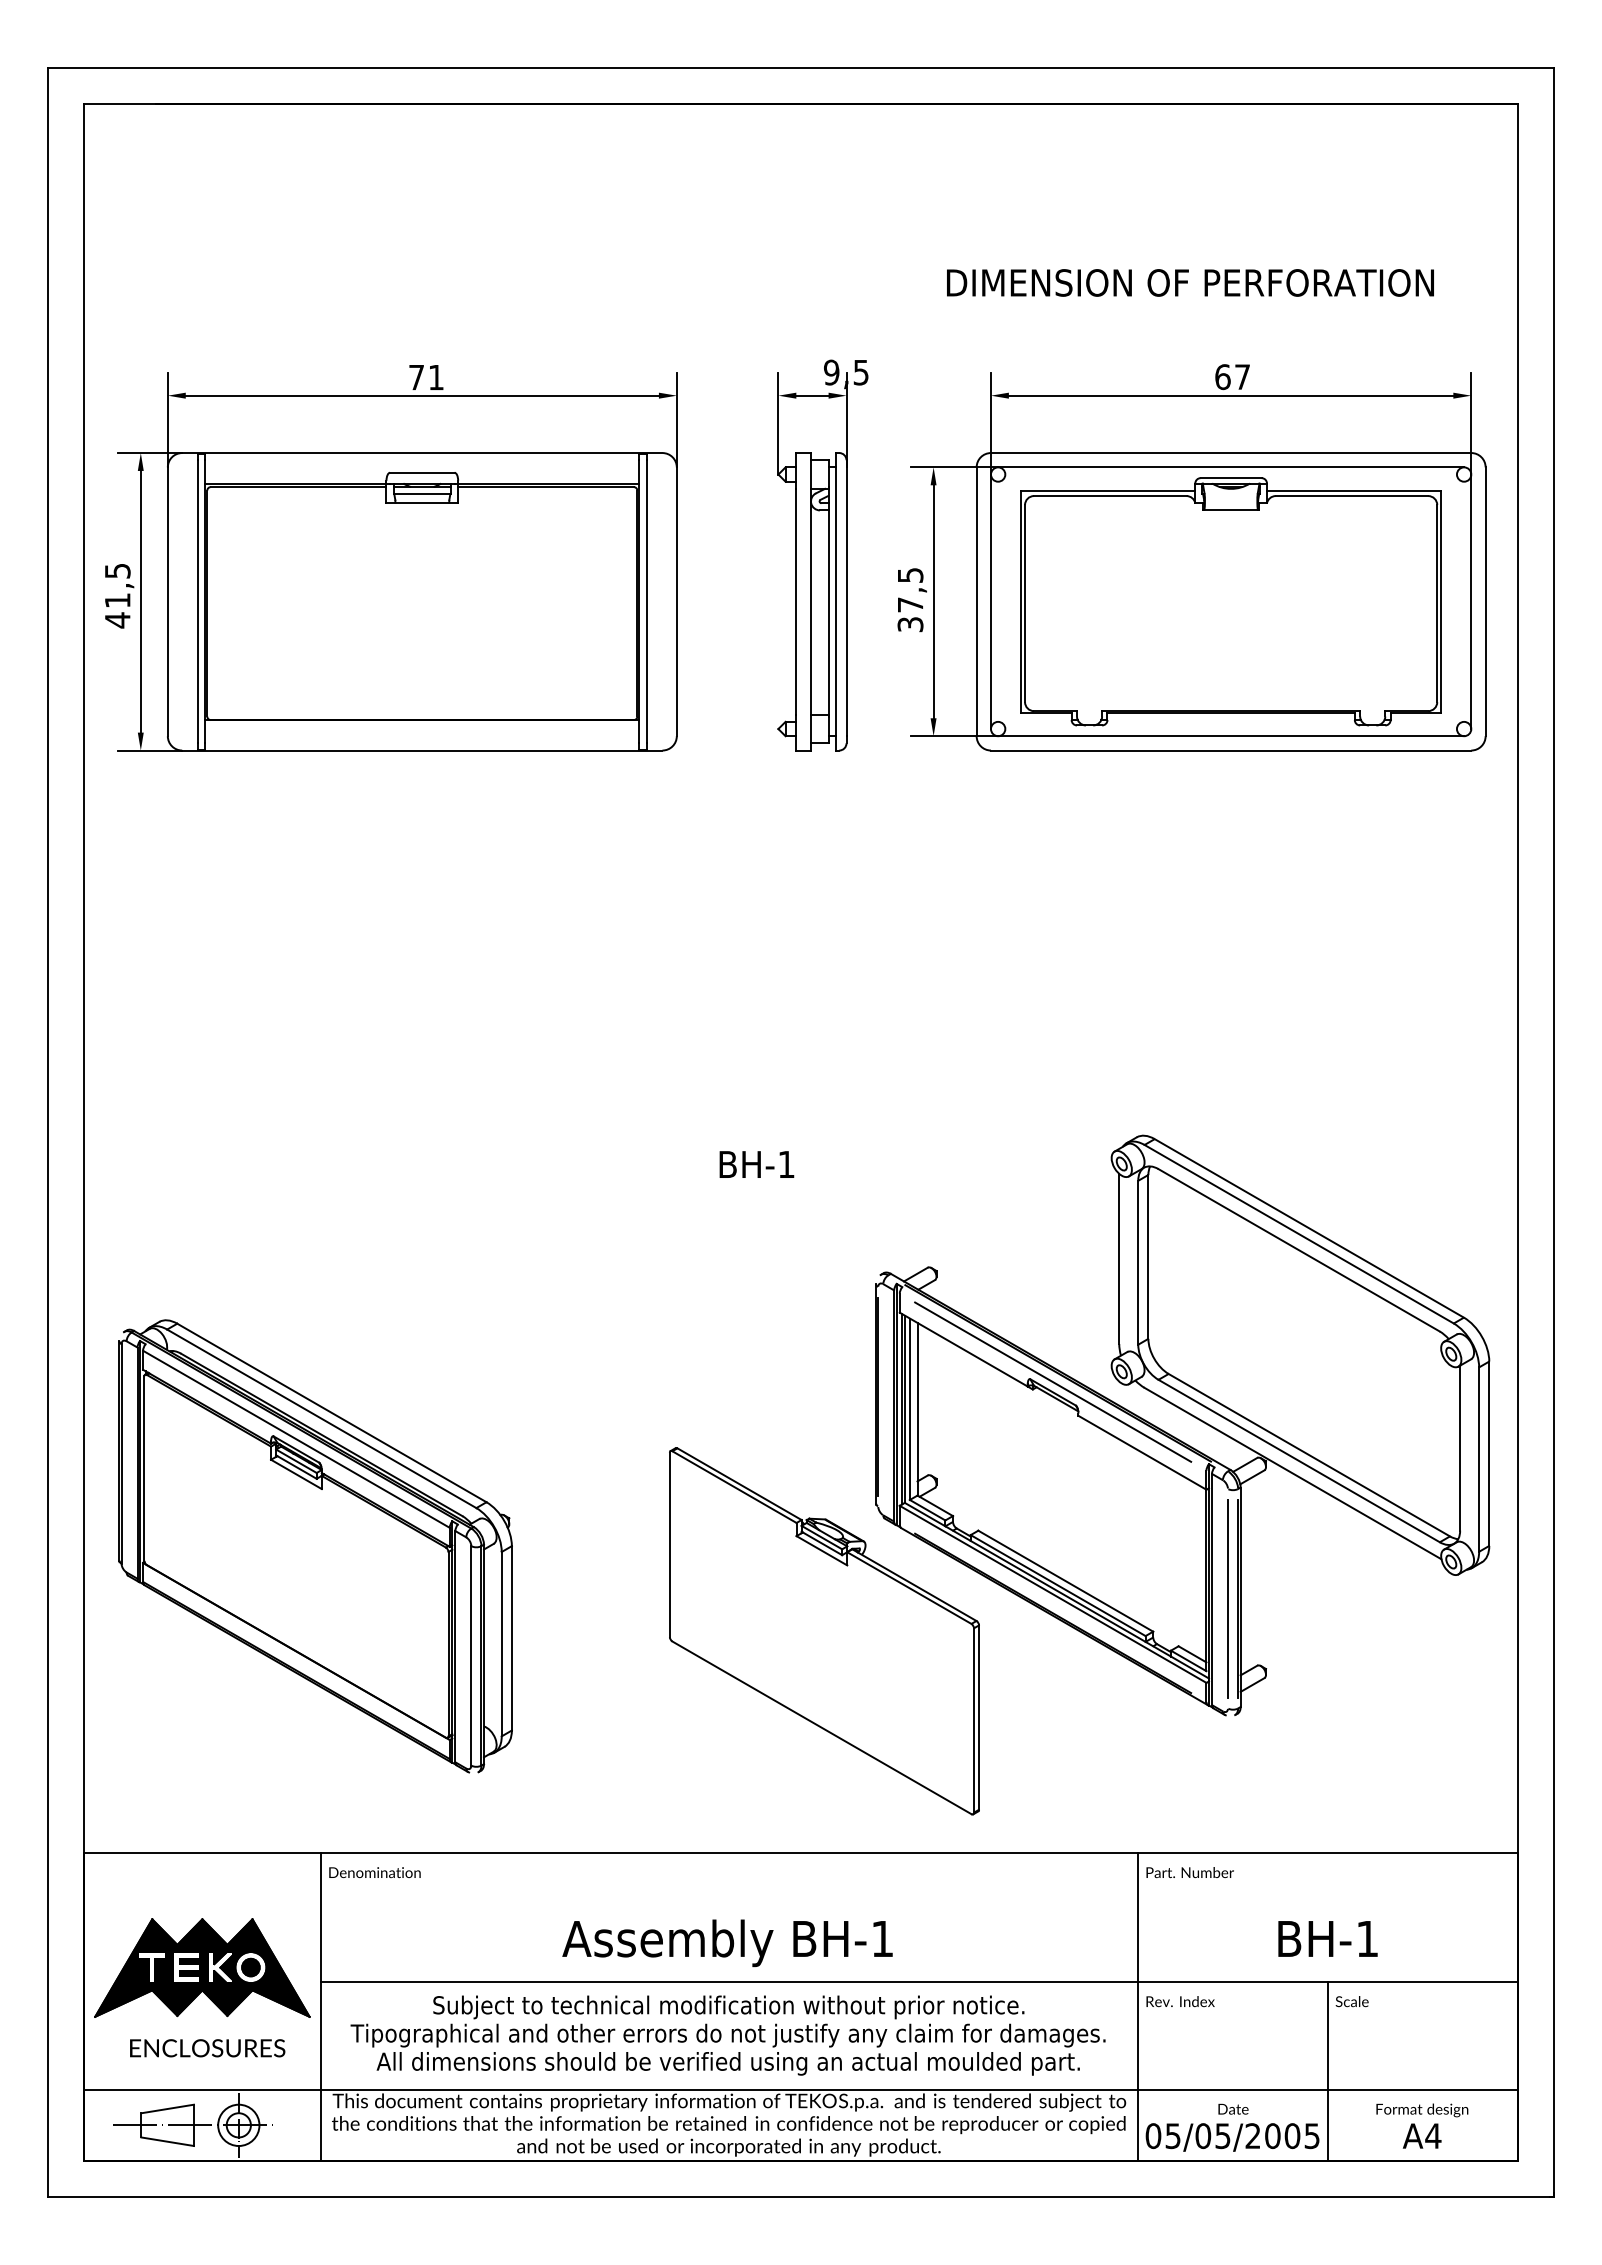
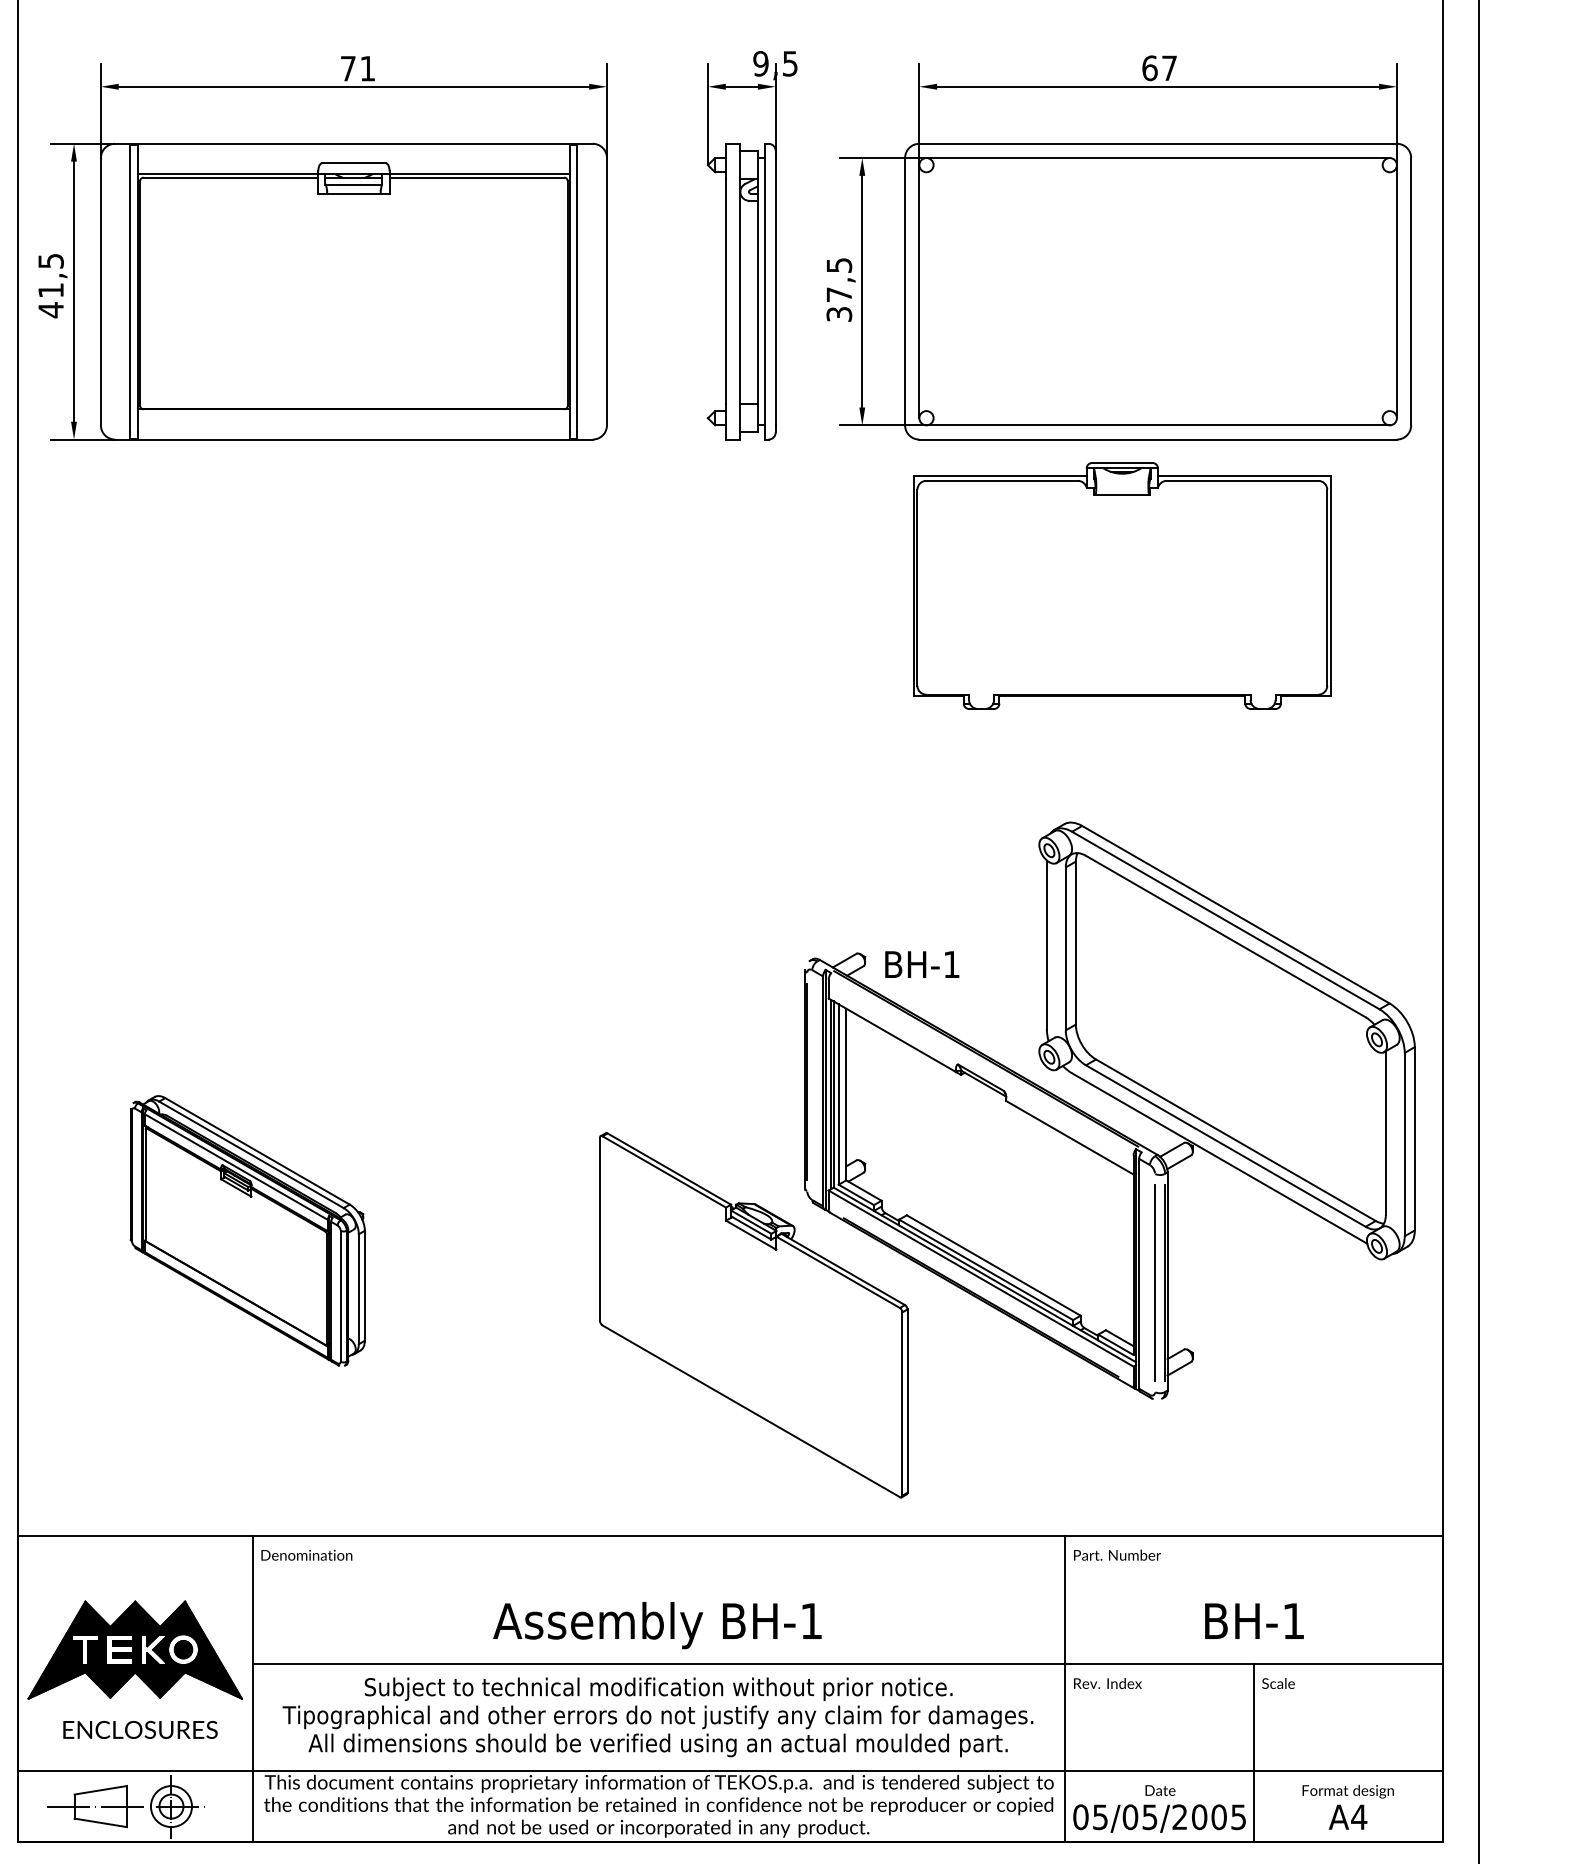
part: (1230, 601) -> (1121, 585), moved
text: (756, 1164) -> (921, 964), moved
line: (1053, 1381) -> (981, 1066), removed
part: (315, 1546) -> (247, 1231), size x0.6

